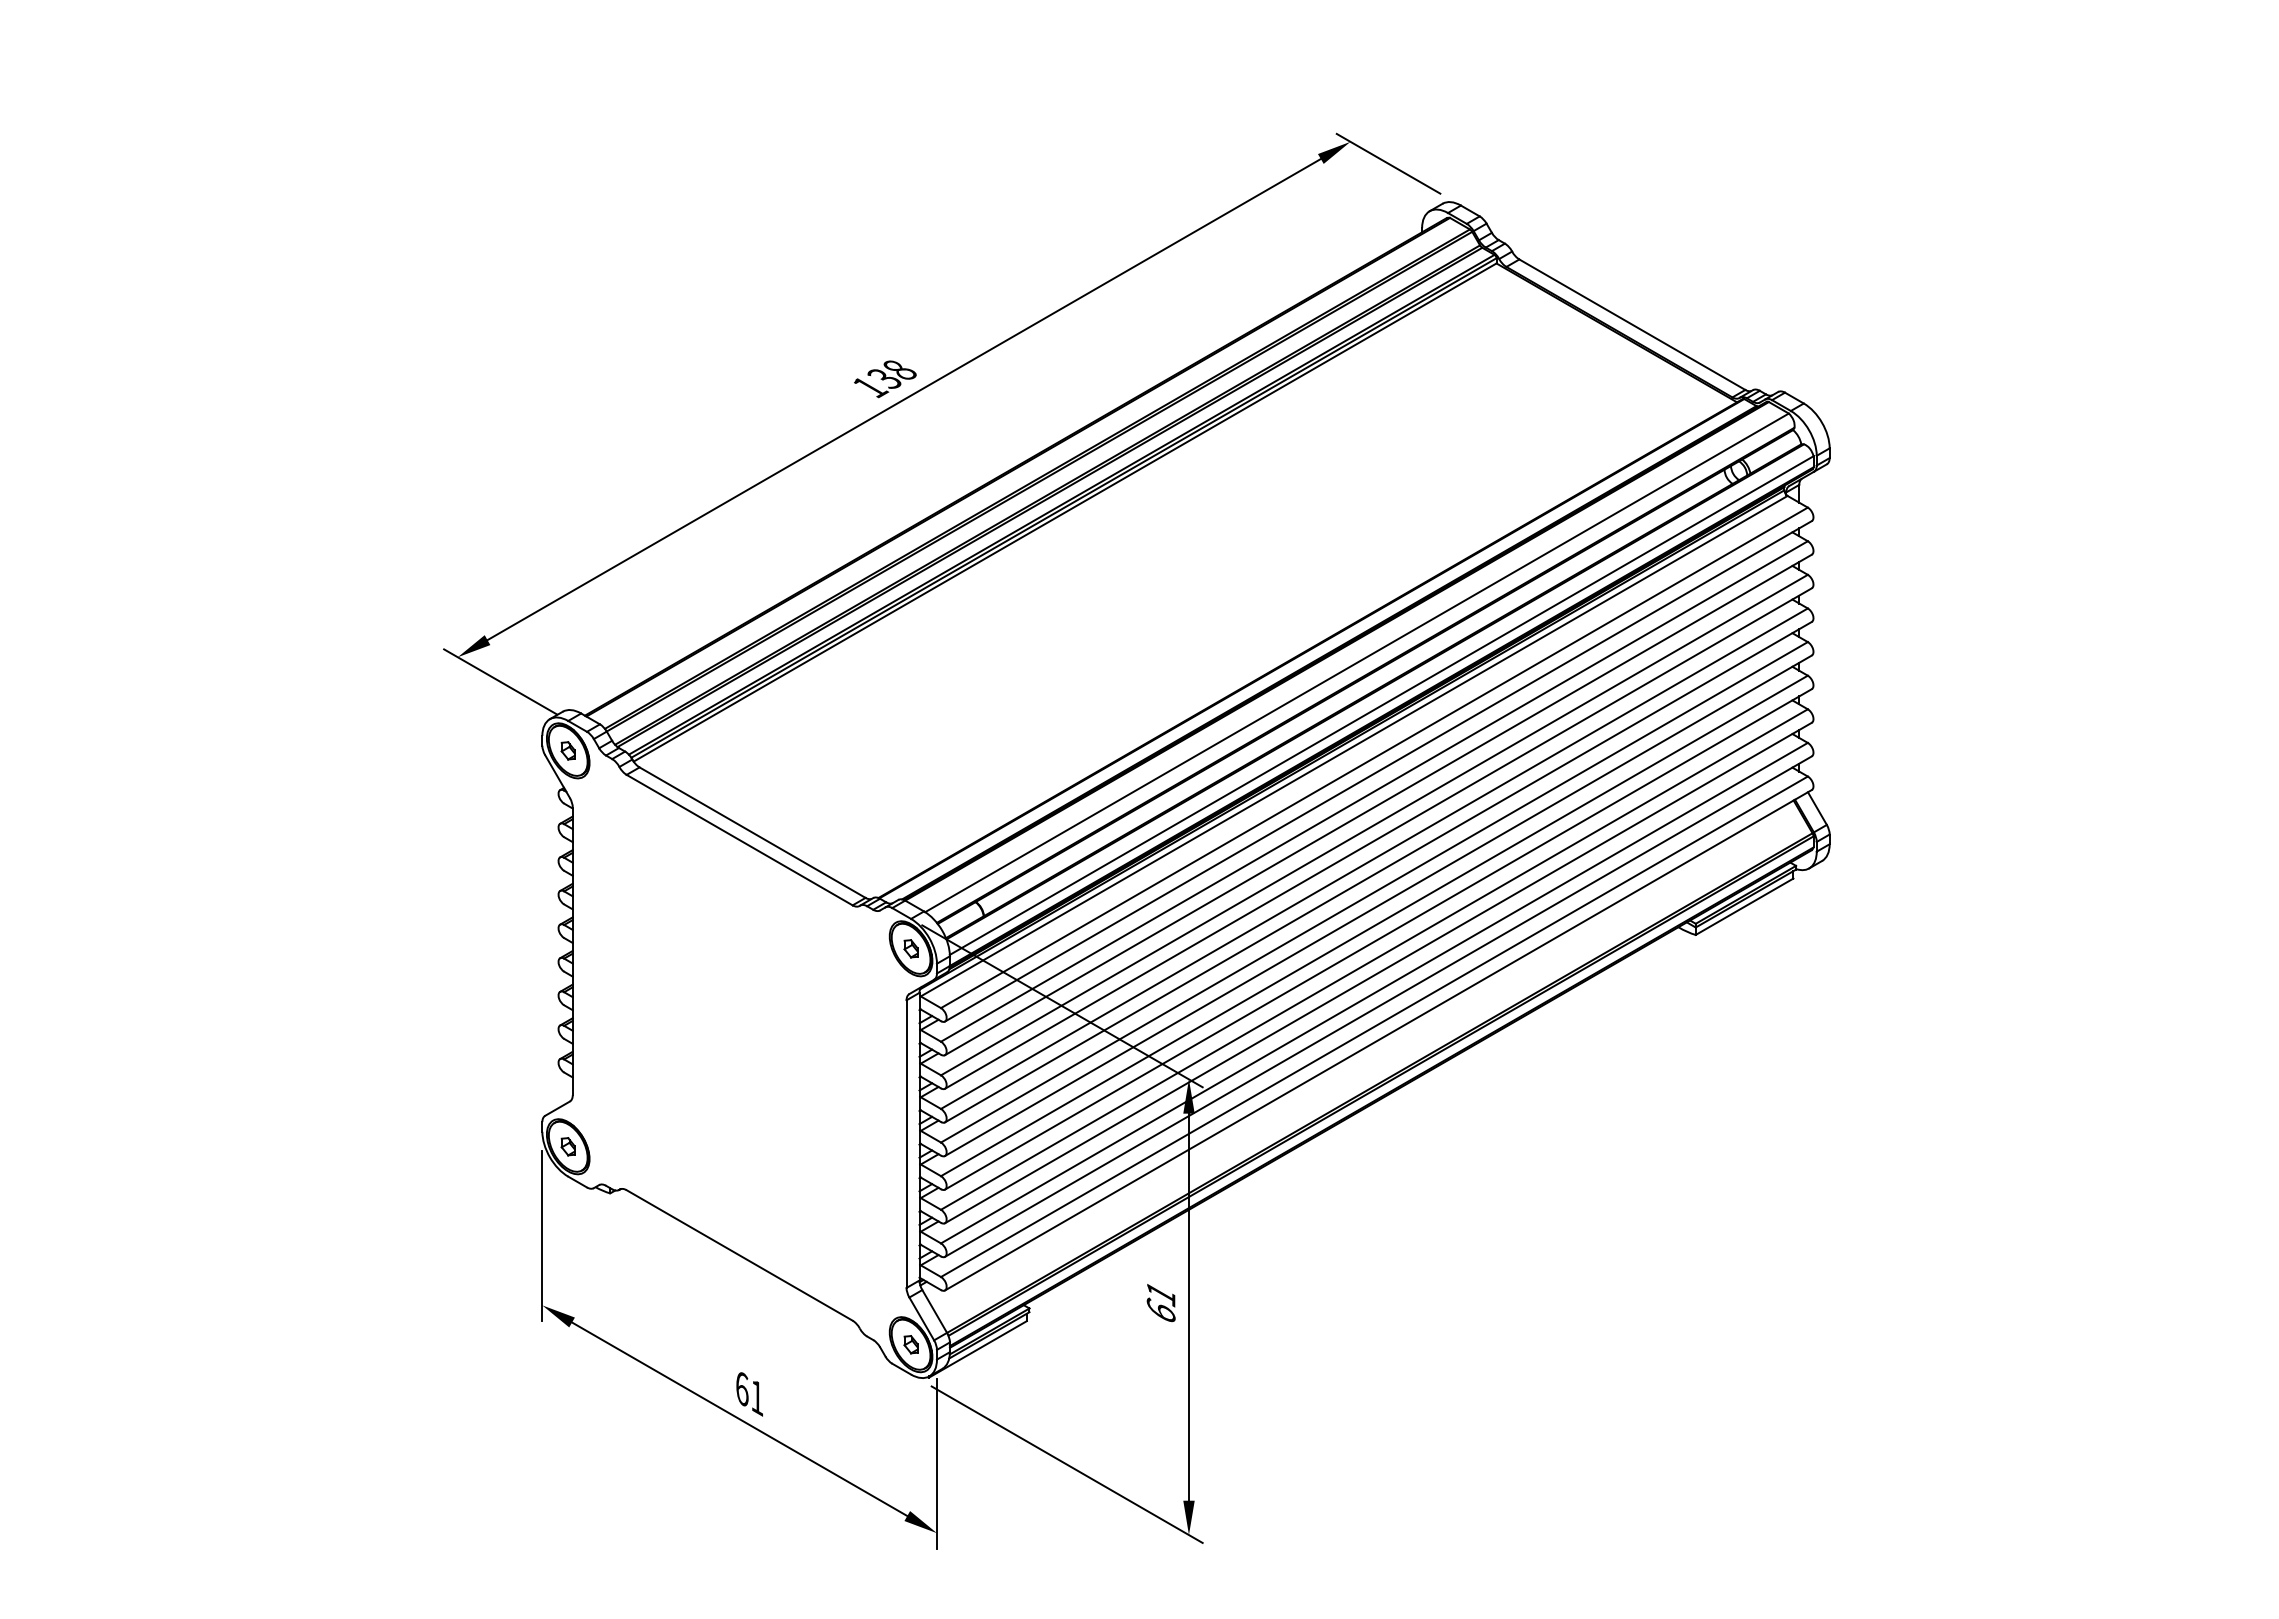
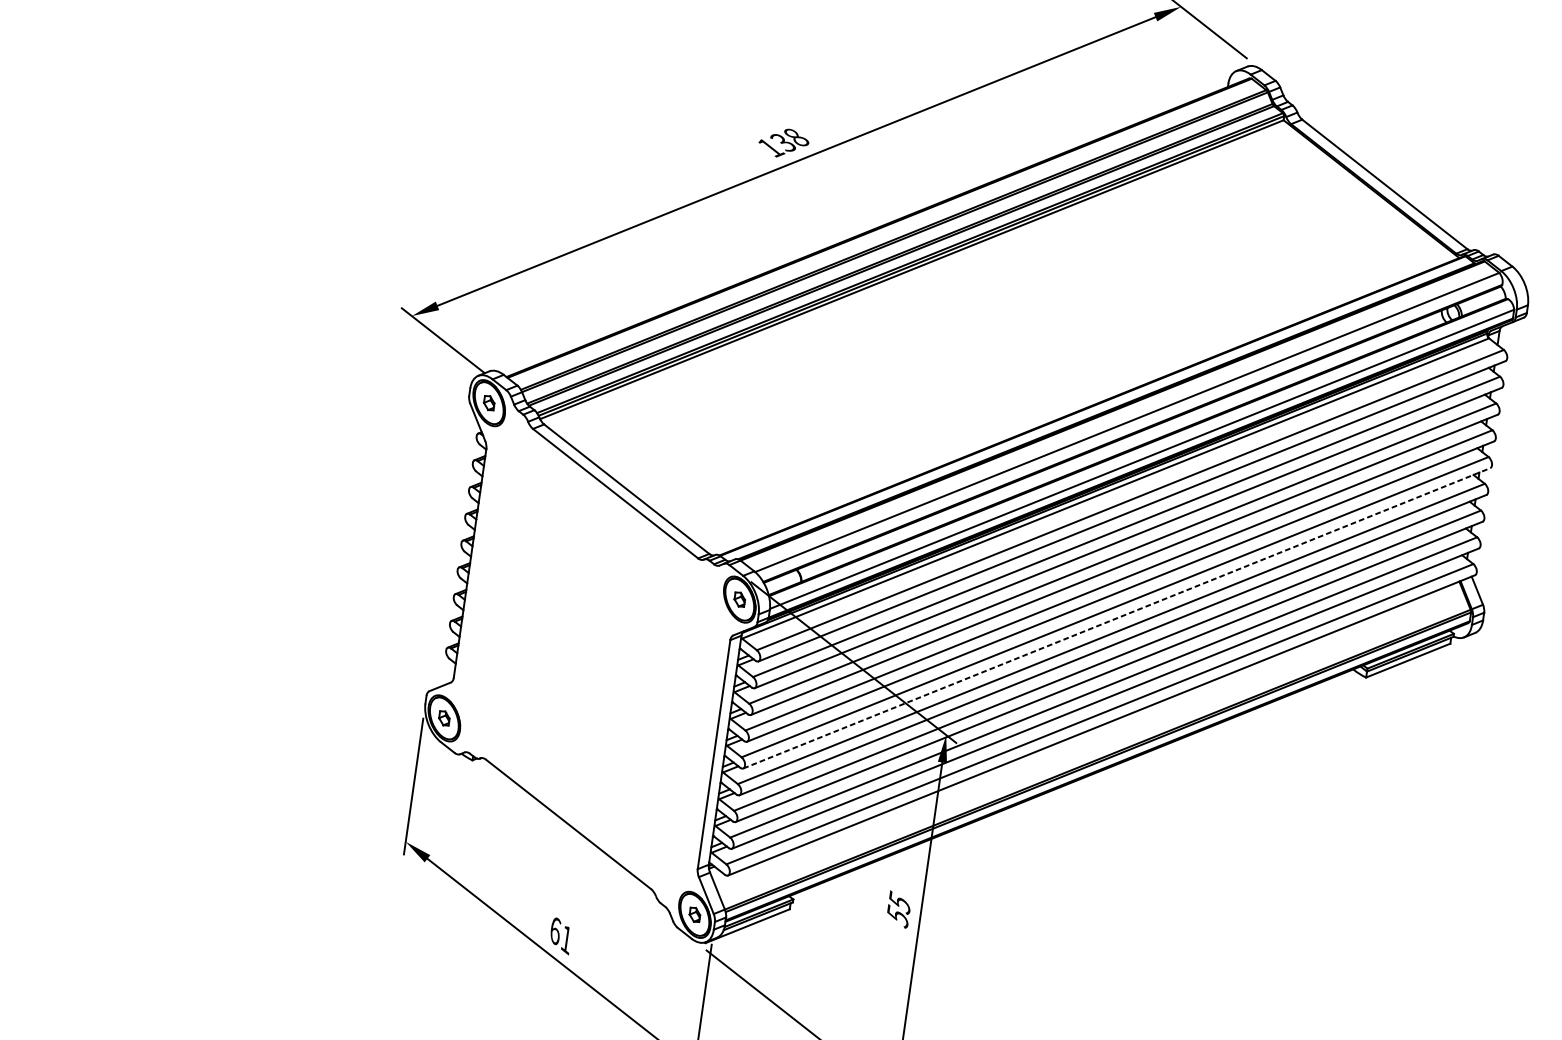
line: (1378, 905) -> (1116, 618), solid -> dashed
text: (1160, 1302) -> (898, 909), 61 -> 55

